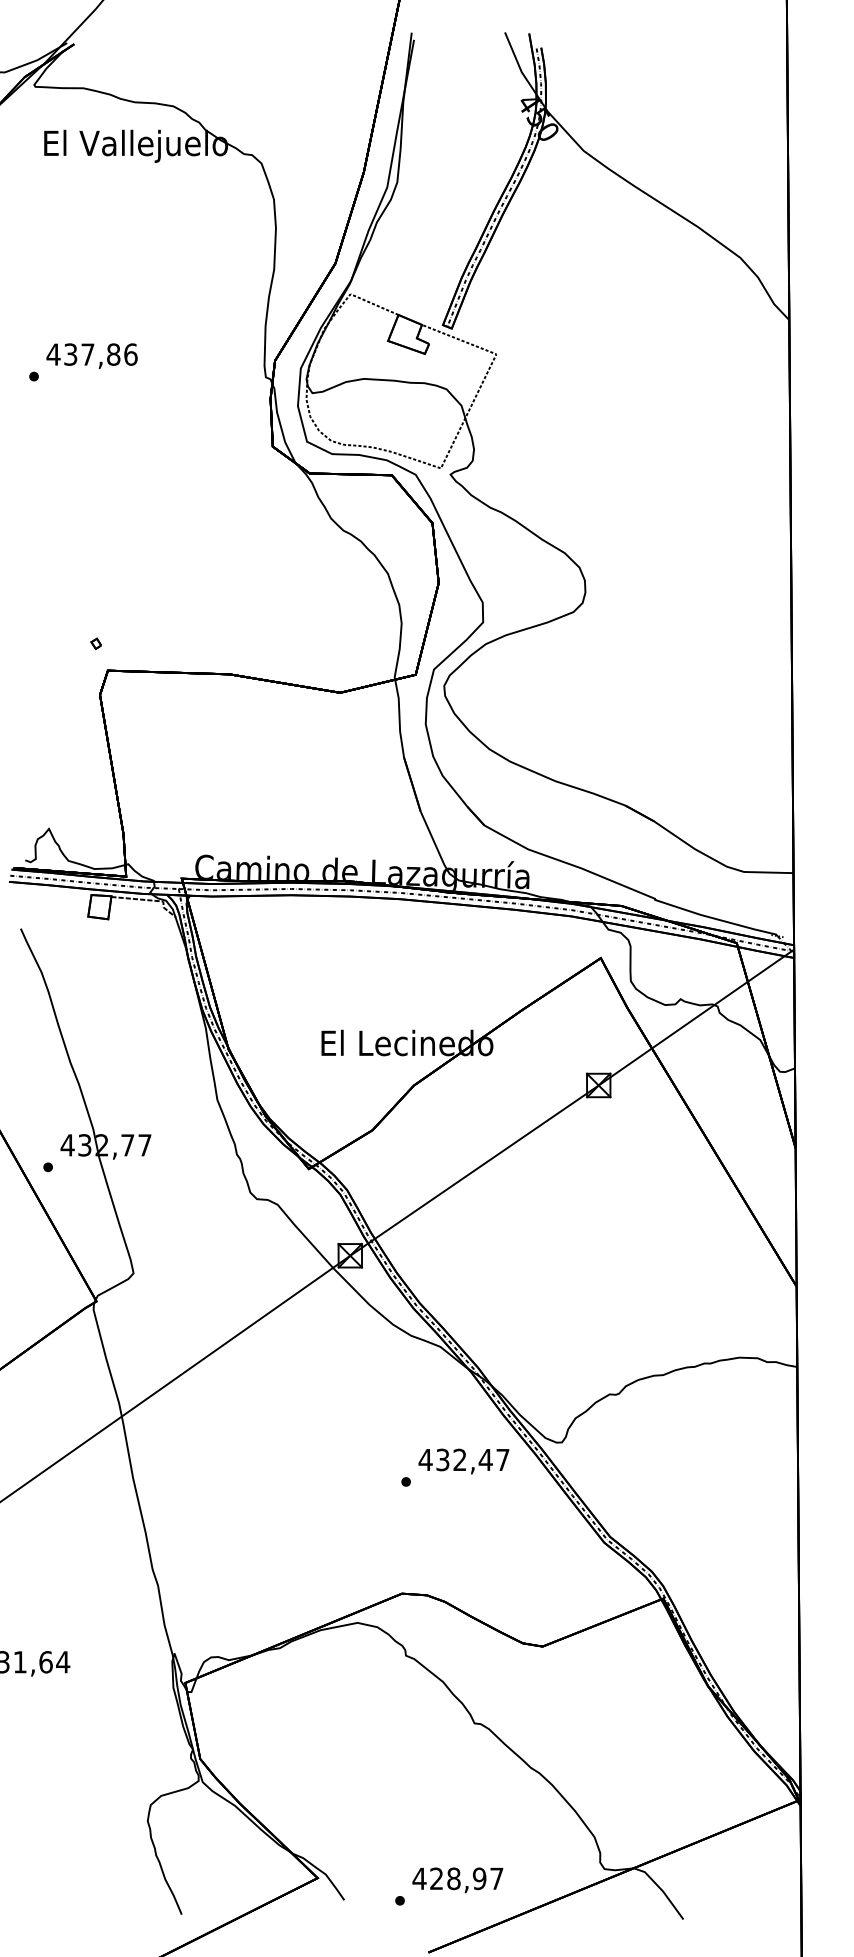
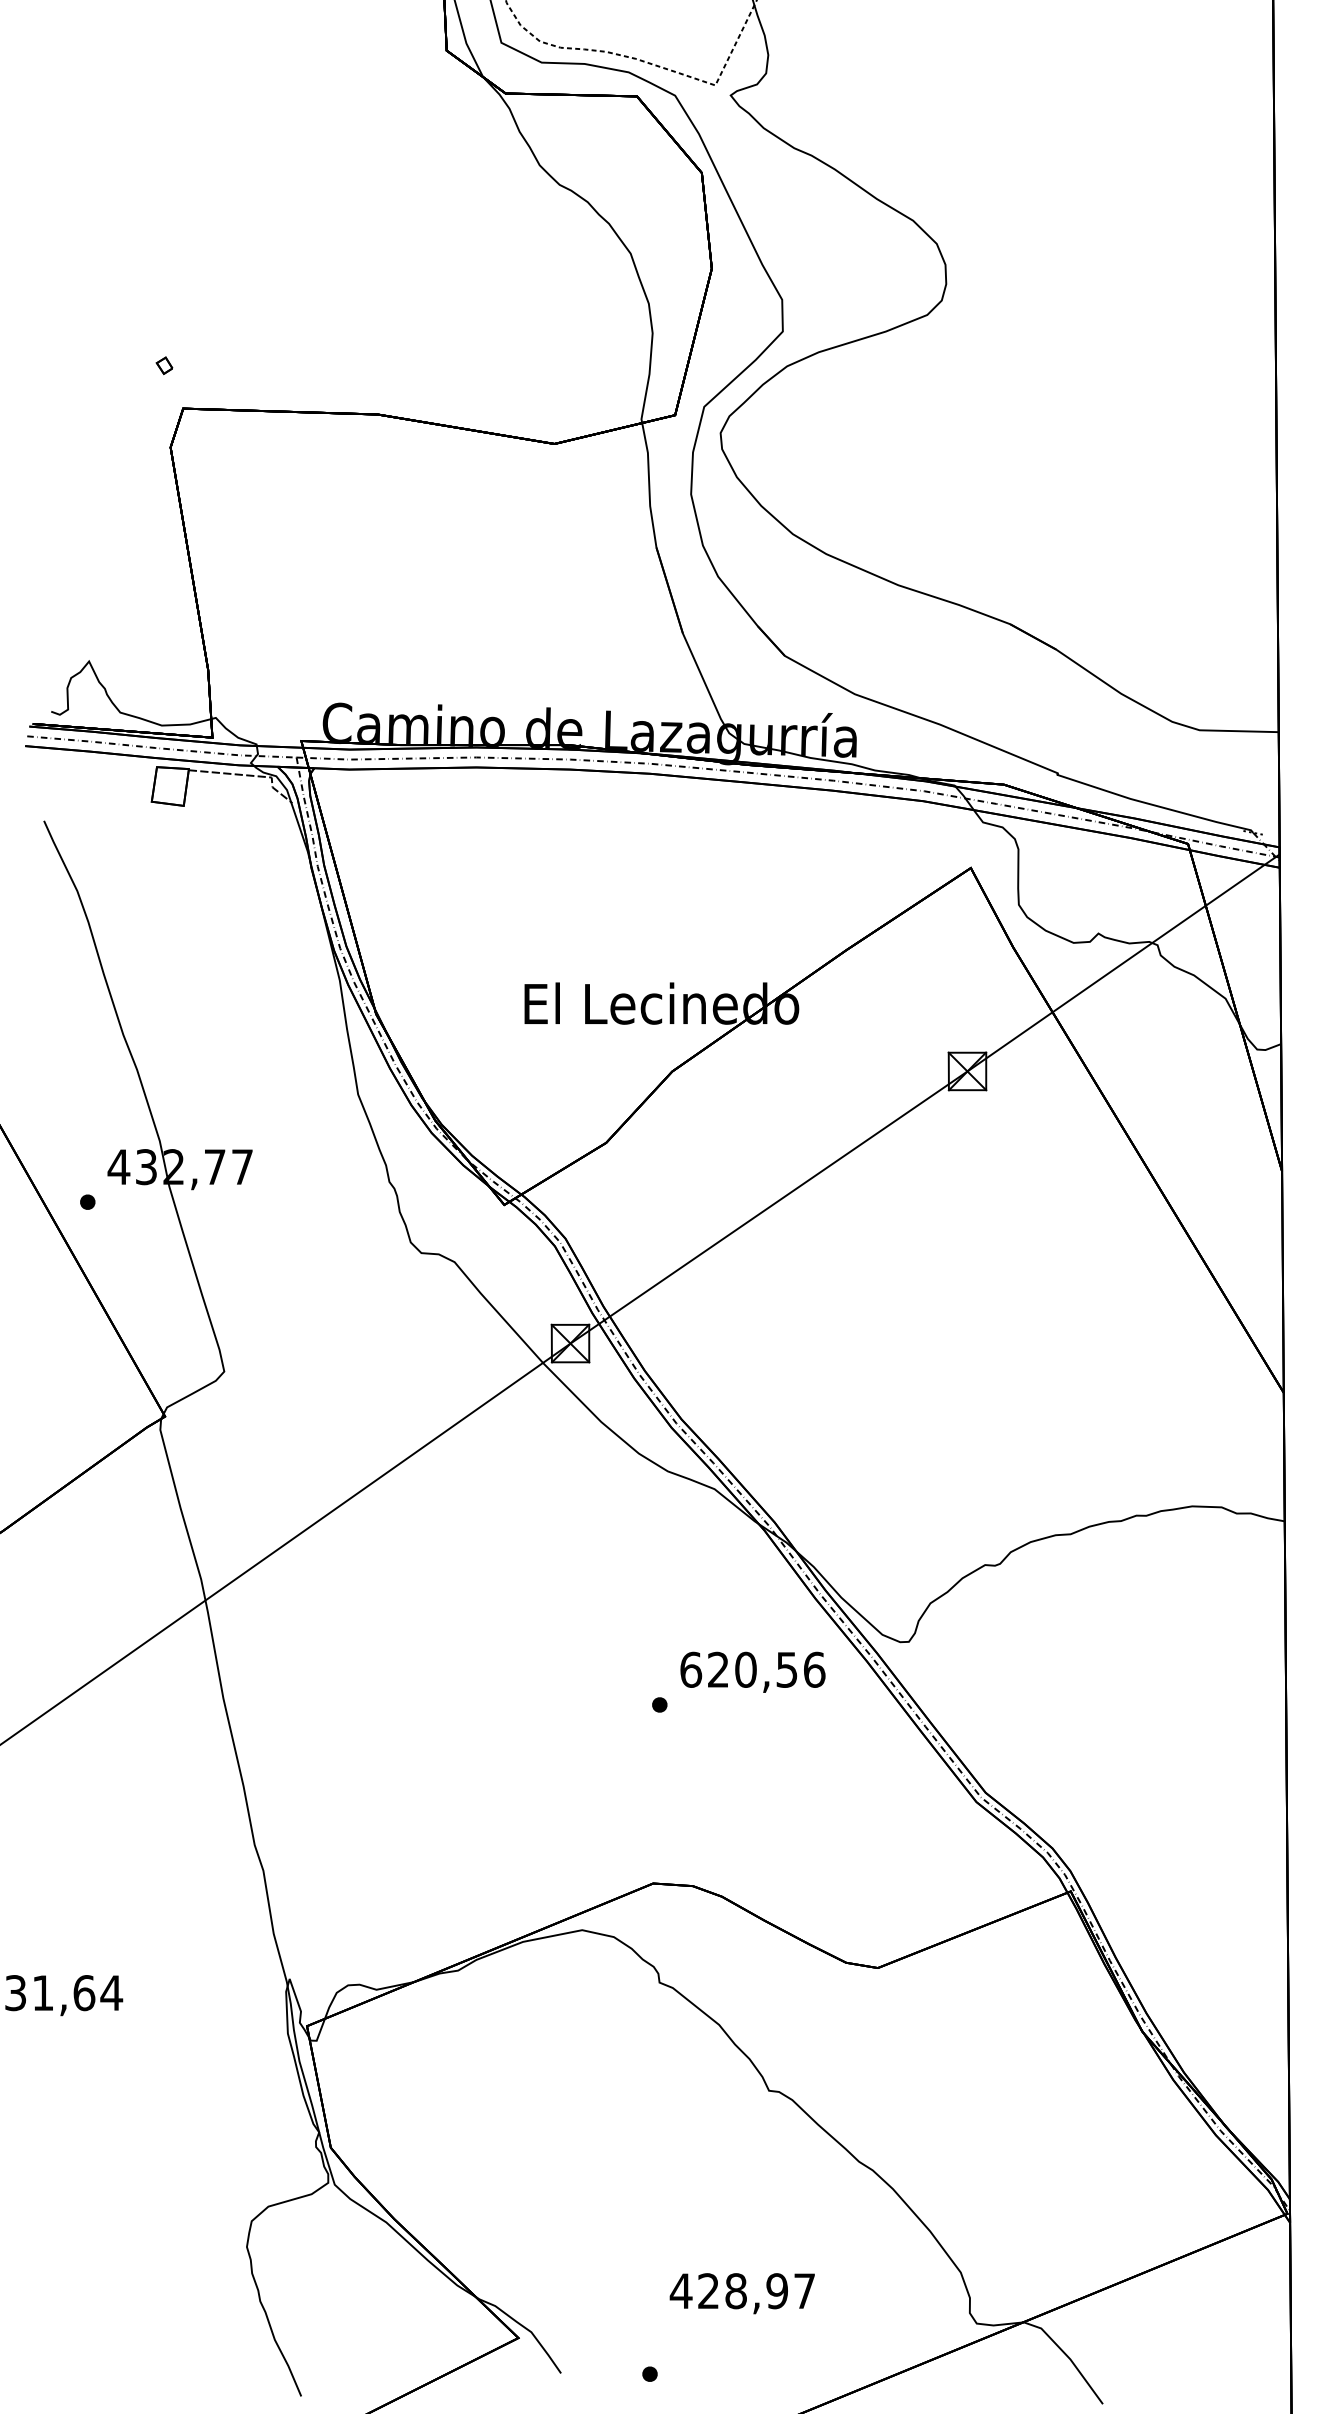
text: (463, 1459) -> (751, 1669), 432,47 -> 620,56
text: (457, 1880) -> (741, 2293), moved

